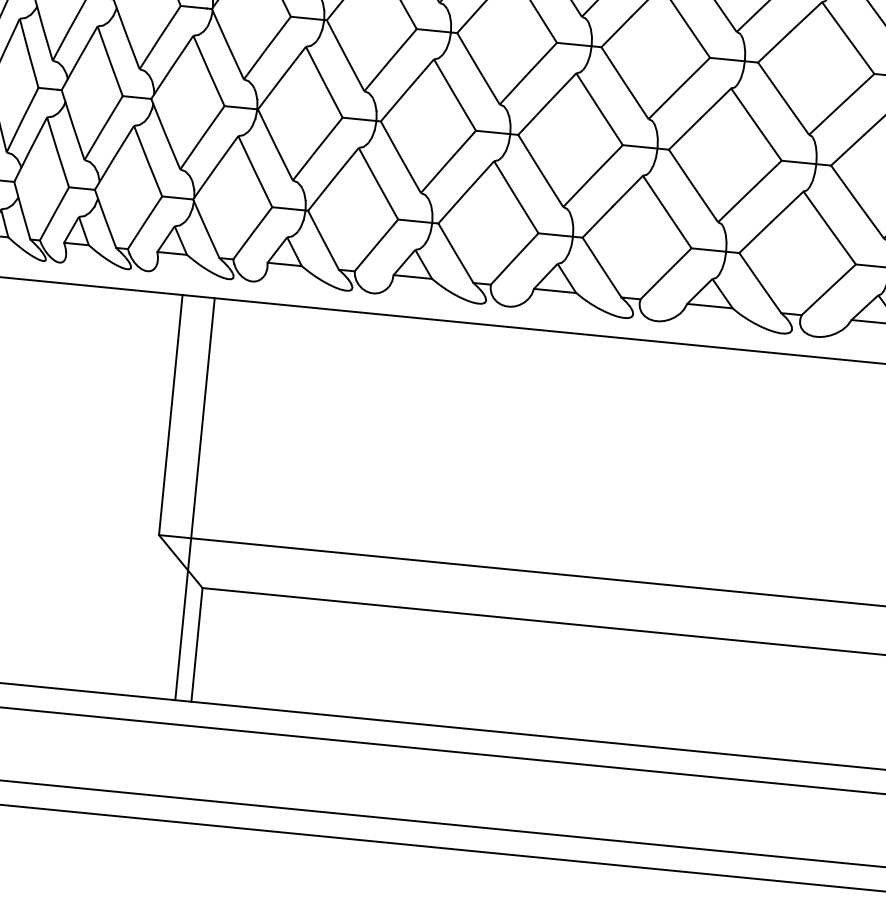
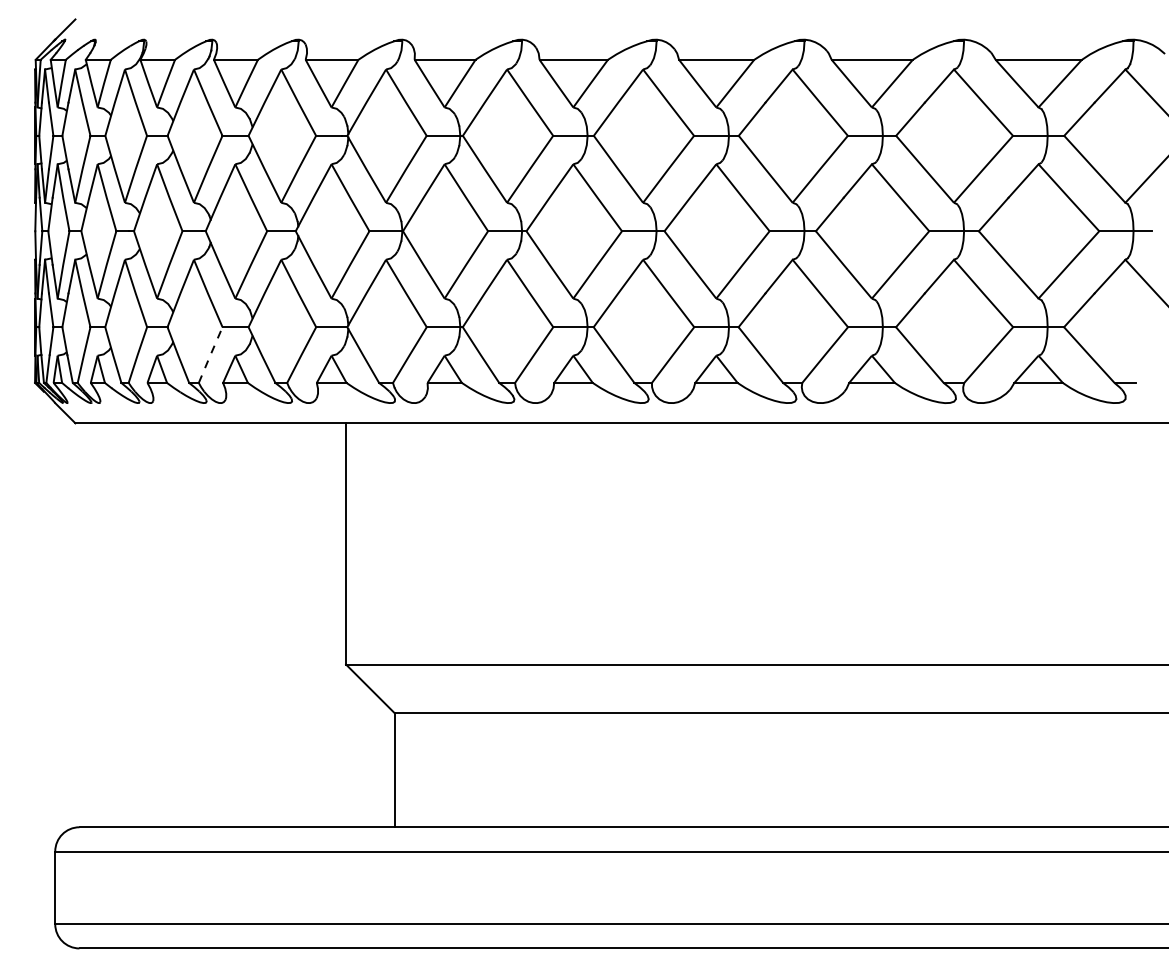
line: (54, 214) -> (210, 355), solid -> dashed
line: (195, 499) -> (378, 625), removed

